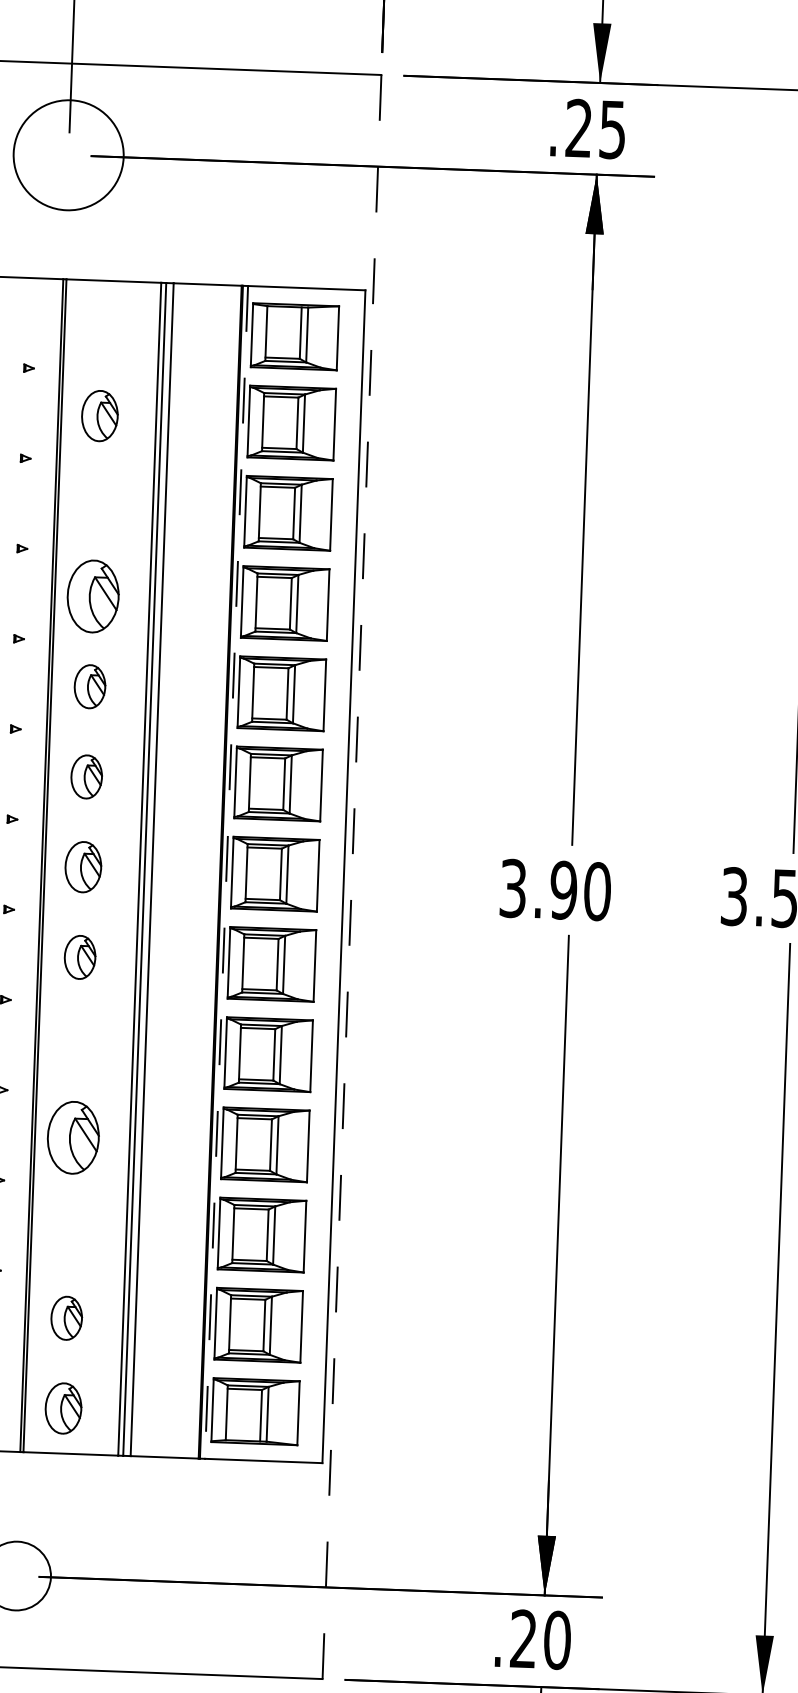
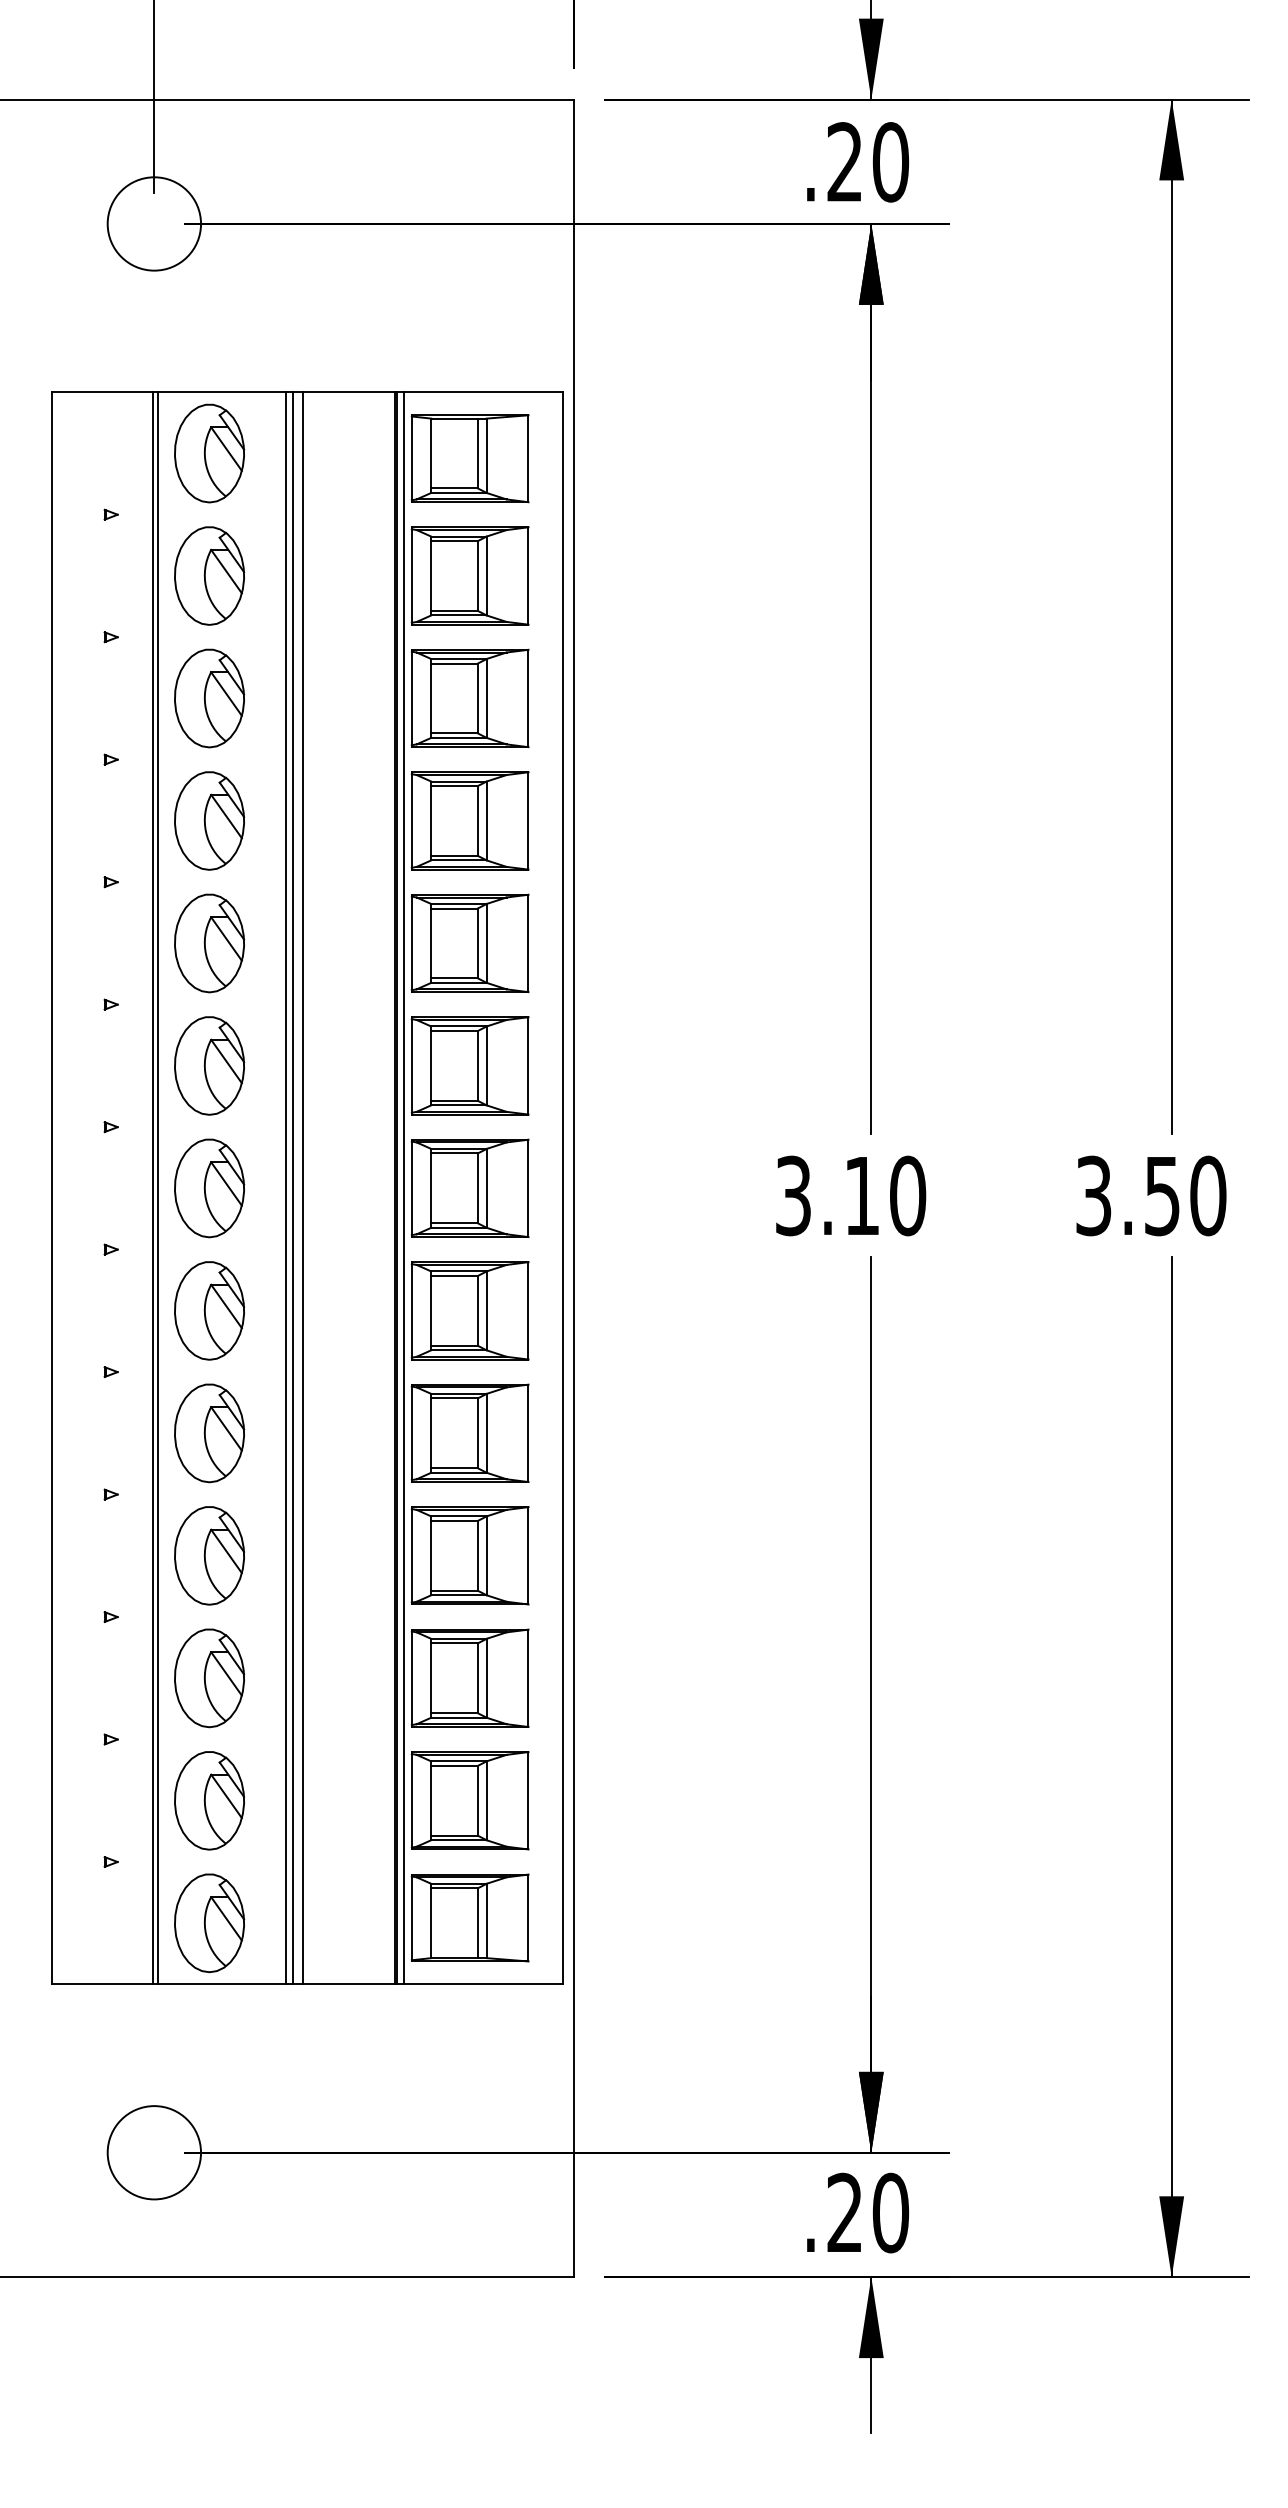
text: (612, 129) -> (890, 162), .25 -> .20
circle: (68, 154) -> (154, 223), size x0.62
part: (103, 325) -> (209, 453), added
part: (99, 415) -> (209, 575), size x1.43
part: (96, 506) -> (209, 698), added
part: (89, 686) -> (209, 943), size x1.67
part: (86, 776) -> (209, 1065), size x1.67
part: (83, 867) -> (209, 1188), size x1.43
line: (226, 872) -> (404, 1188), dashed -> solid
line: (352, 877) -> (574, 1188), dashed -> solid
text: (564, 890) -> (862, 1195), 3.90 -> 3.10
part: (79, 957) -> (209, 1310), size x1.67
part: (76, 1047) -> (209, 1433), added
part: (70, 1228) -> (209, 1678), added
part: (66, 1318) -> (209, 1800), size x1.67
part: (63, 1408) -> (209, 1923), size x1.43

